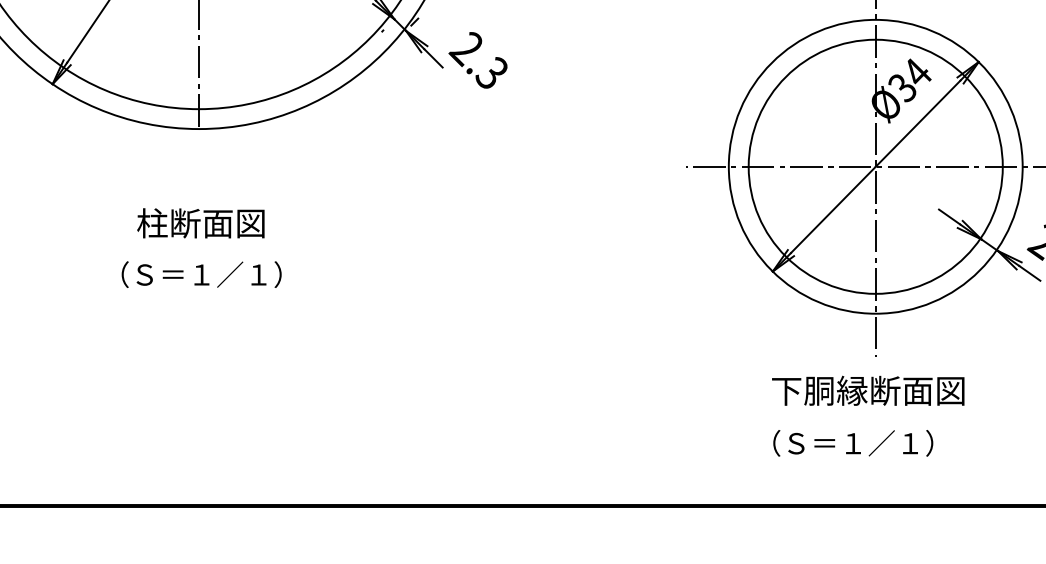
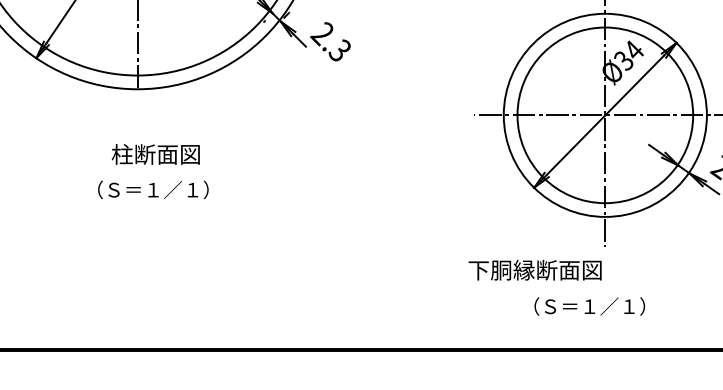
text: (200, 223) -> (155, 154), moved
text: (201, 274) -> (153, 189), moved
text: (867, 391) -> (534, 270), moved

